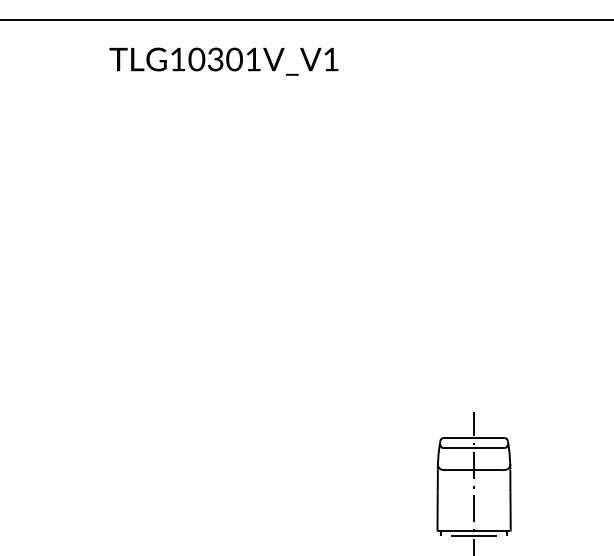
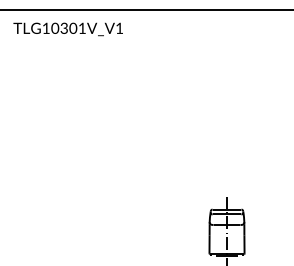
text: (222, 61) -> (67, 29), moved

